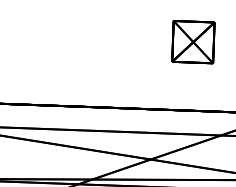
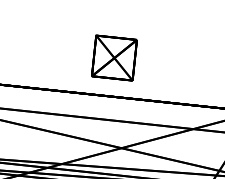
part: (193, 42) -> (114, 58), moved

